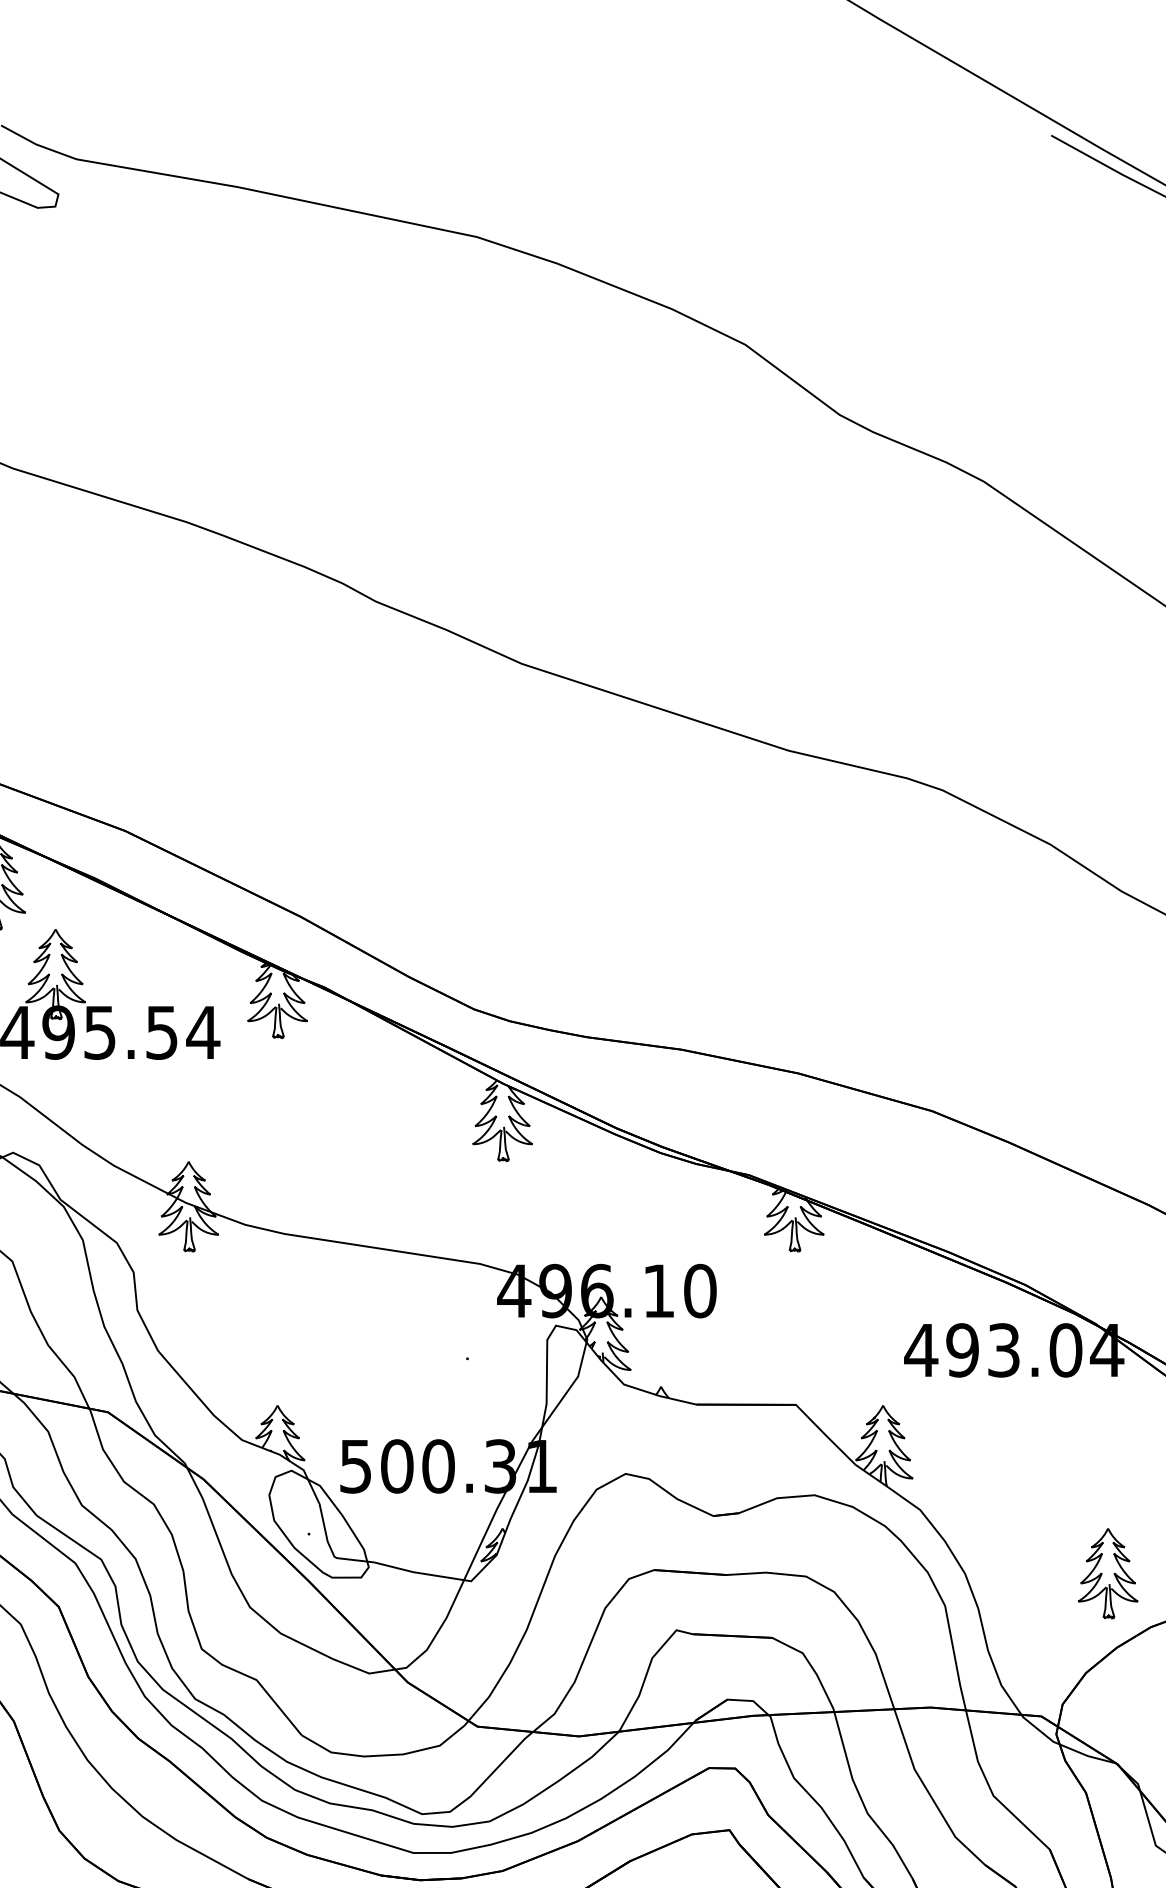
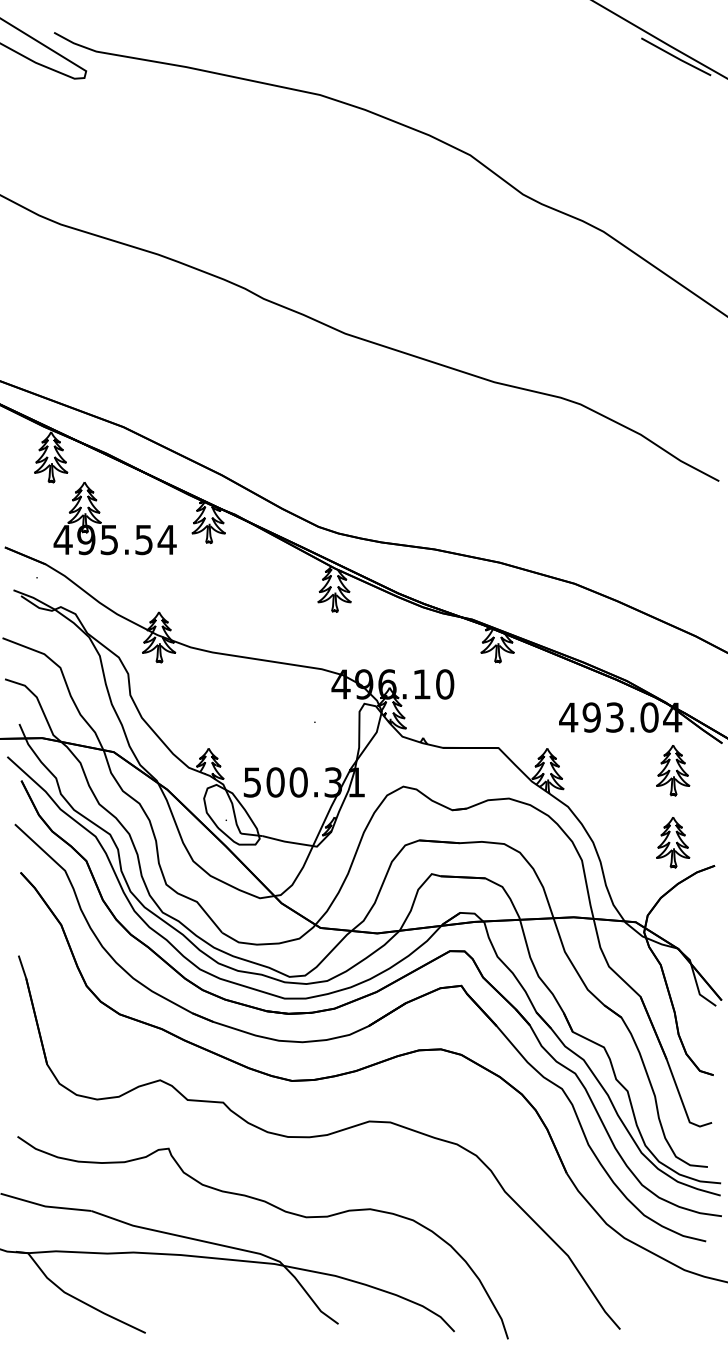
part: (1108, 1445) -> (673, 770), added

